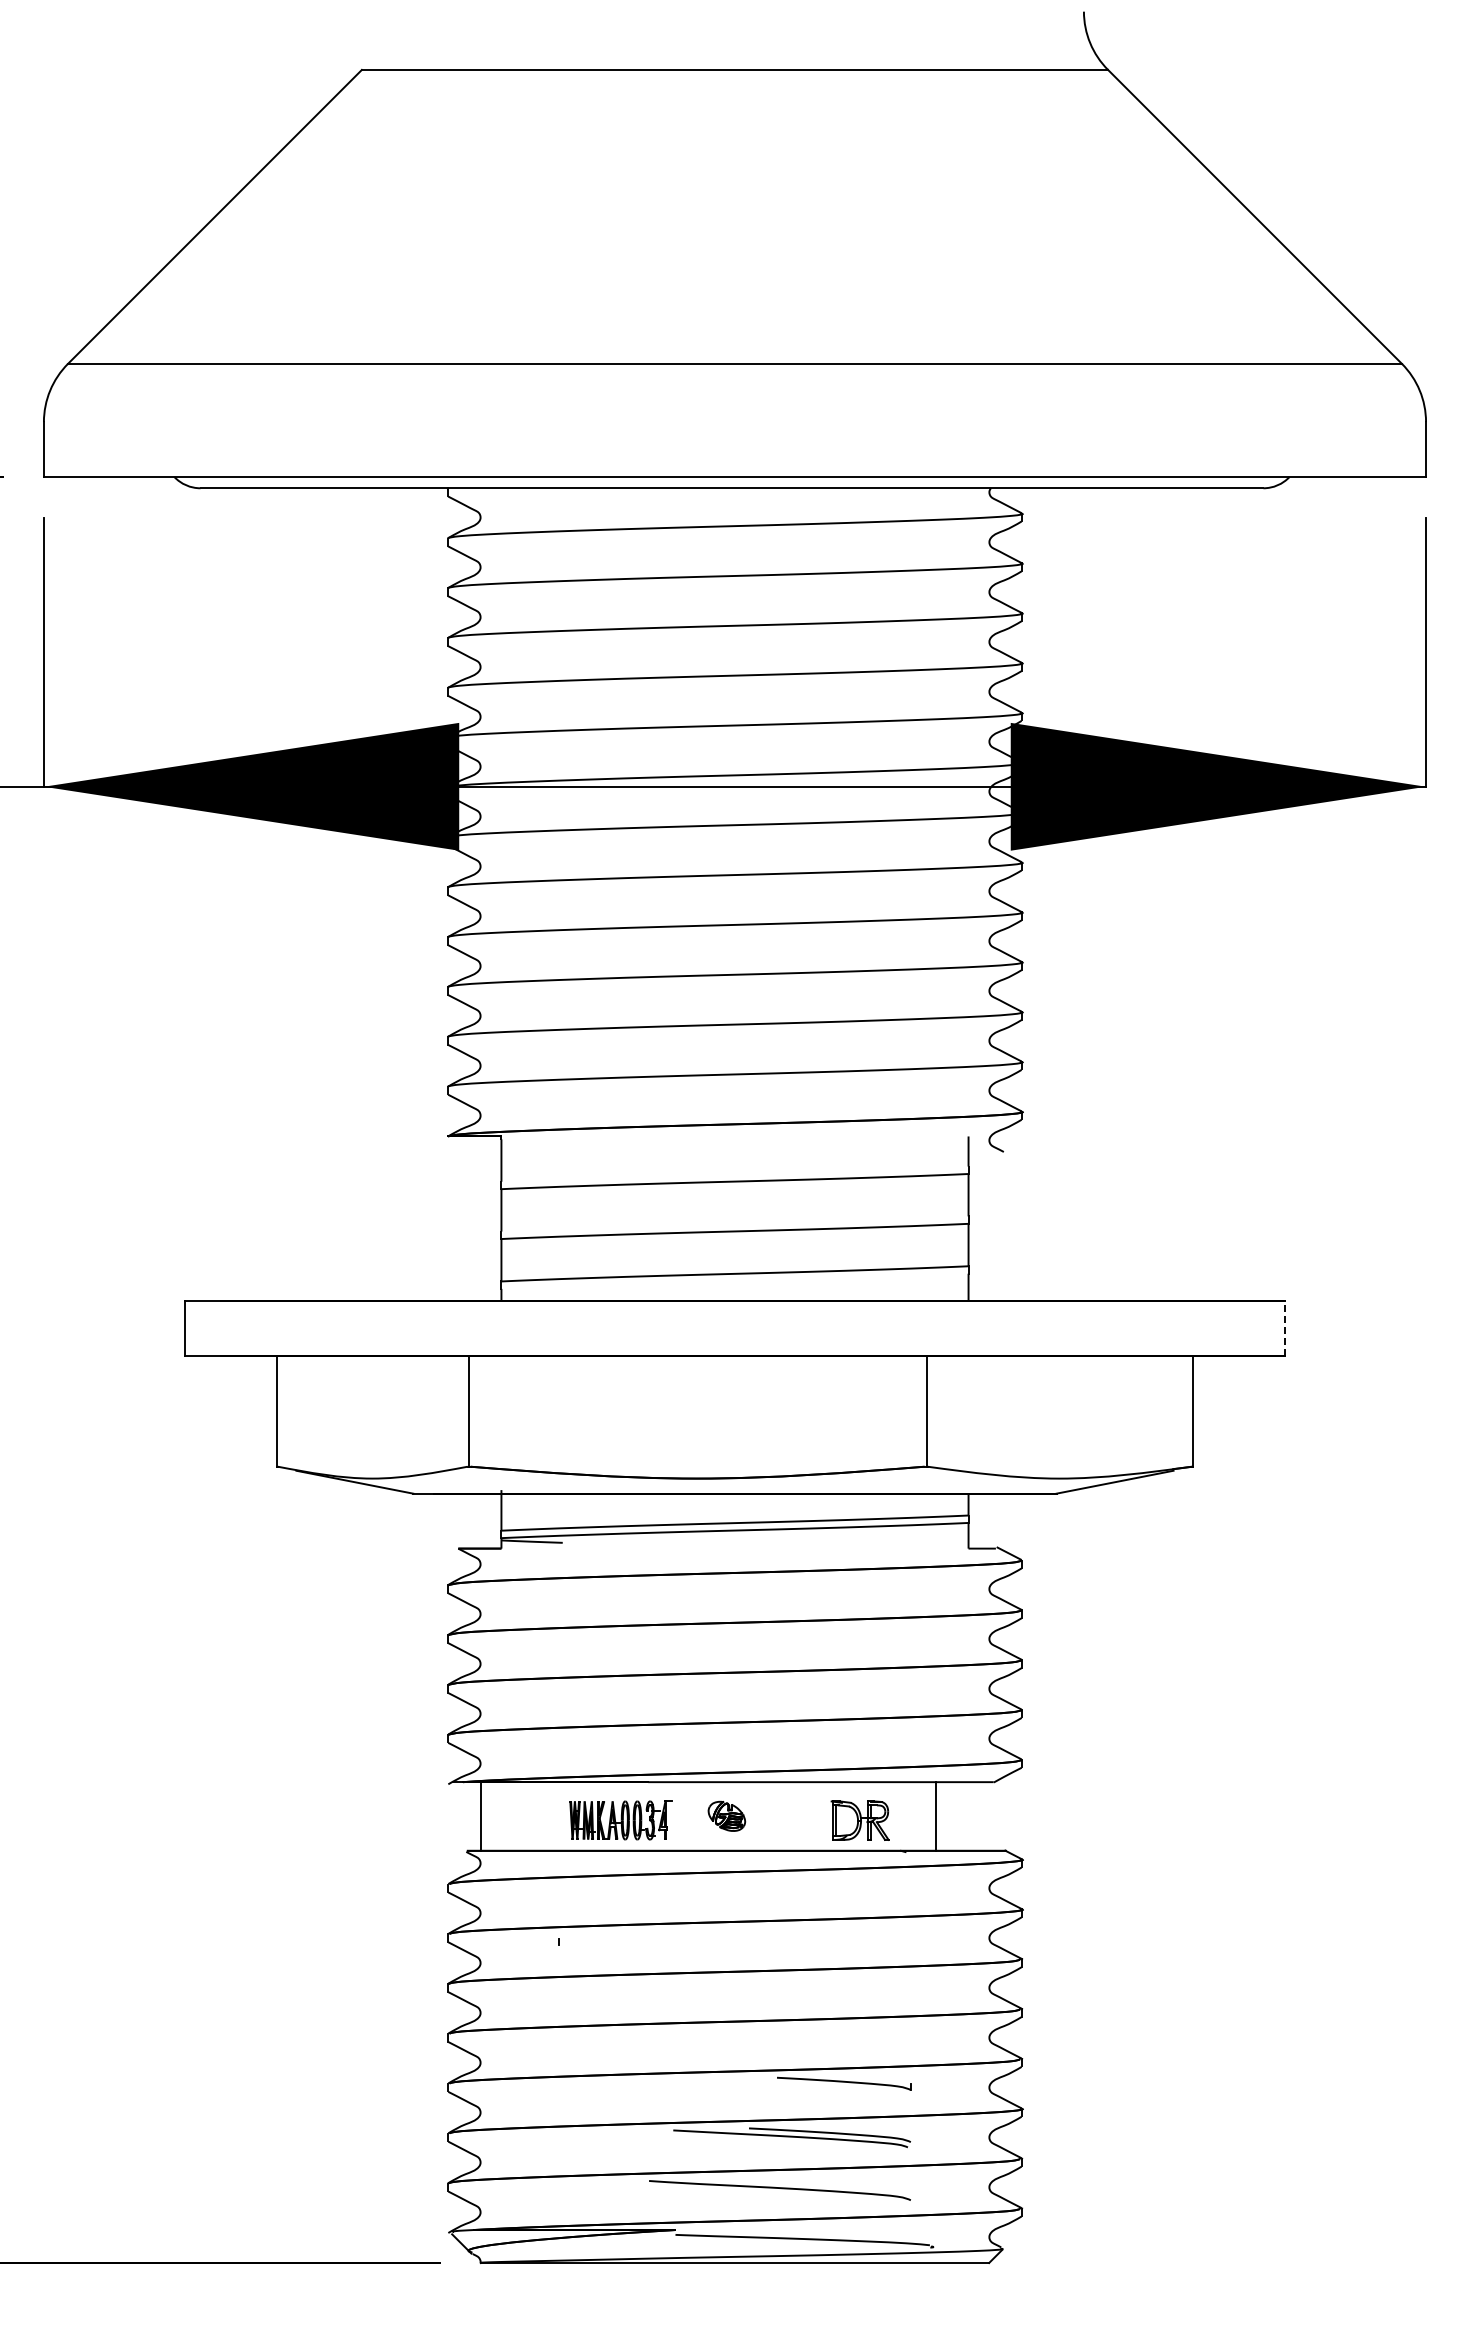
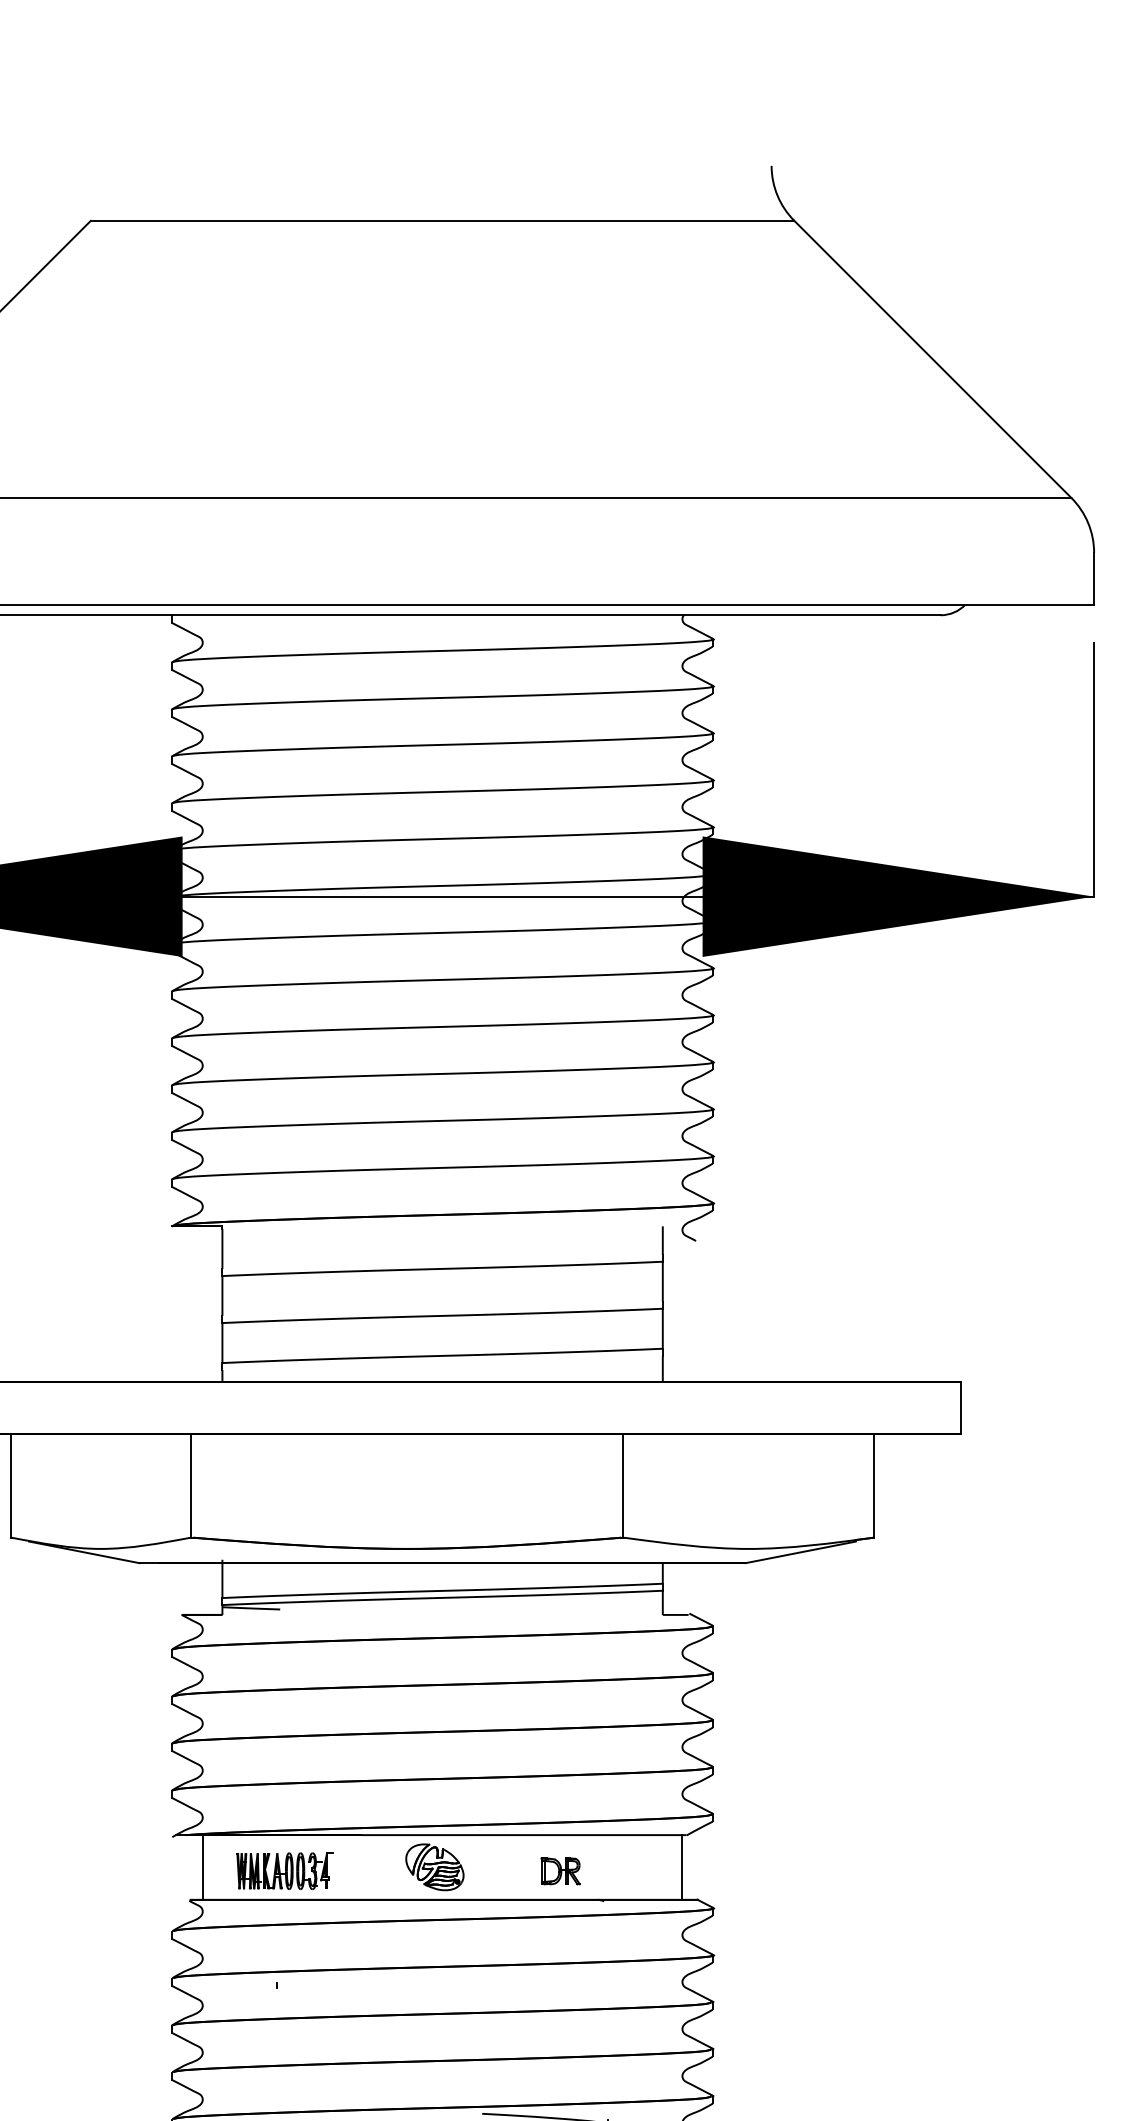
line: (1284, 1328) -> (960, 1407), dashed -> solid
part: (726, 1816) -> (434, 1867), size x1.67
line: (936, 1816) -> (682, 1867), moved
part: (620, 1820) -> (284, 1871), moved
part: (860, 1820) -> (560, 1871), size x0.71

